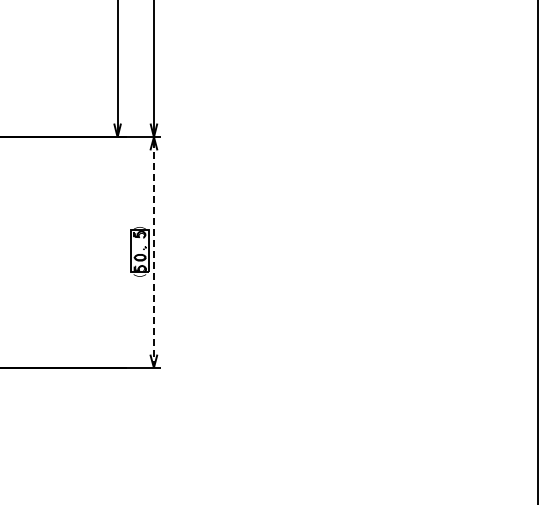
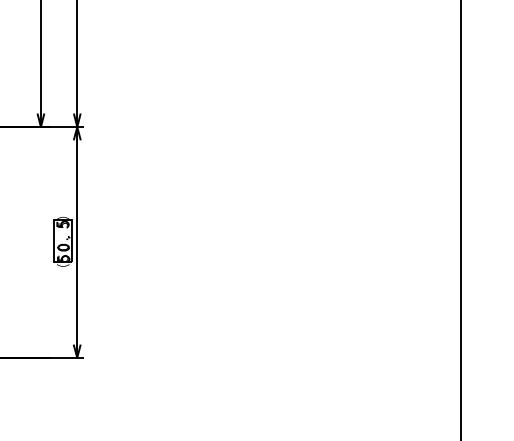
line: (153, 252) -> (76, 242), dashed -> solid

